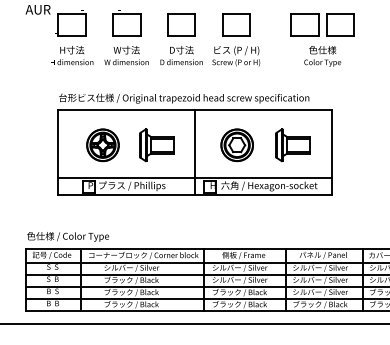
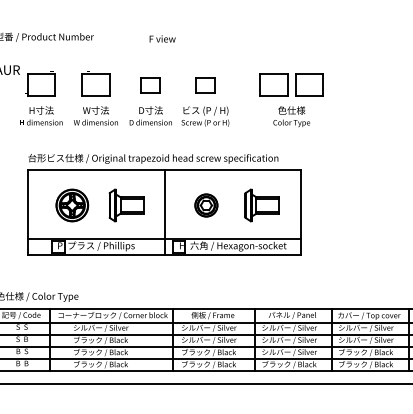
part: (181, 24) -> (150, 84), size x0.7
part: (236, 24) -> (205, 84), size x0.7
part: (237, 145) -> (206, 205), size x0.7

